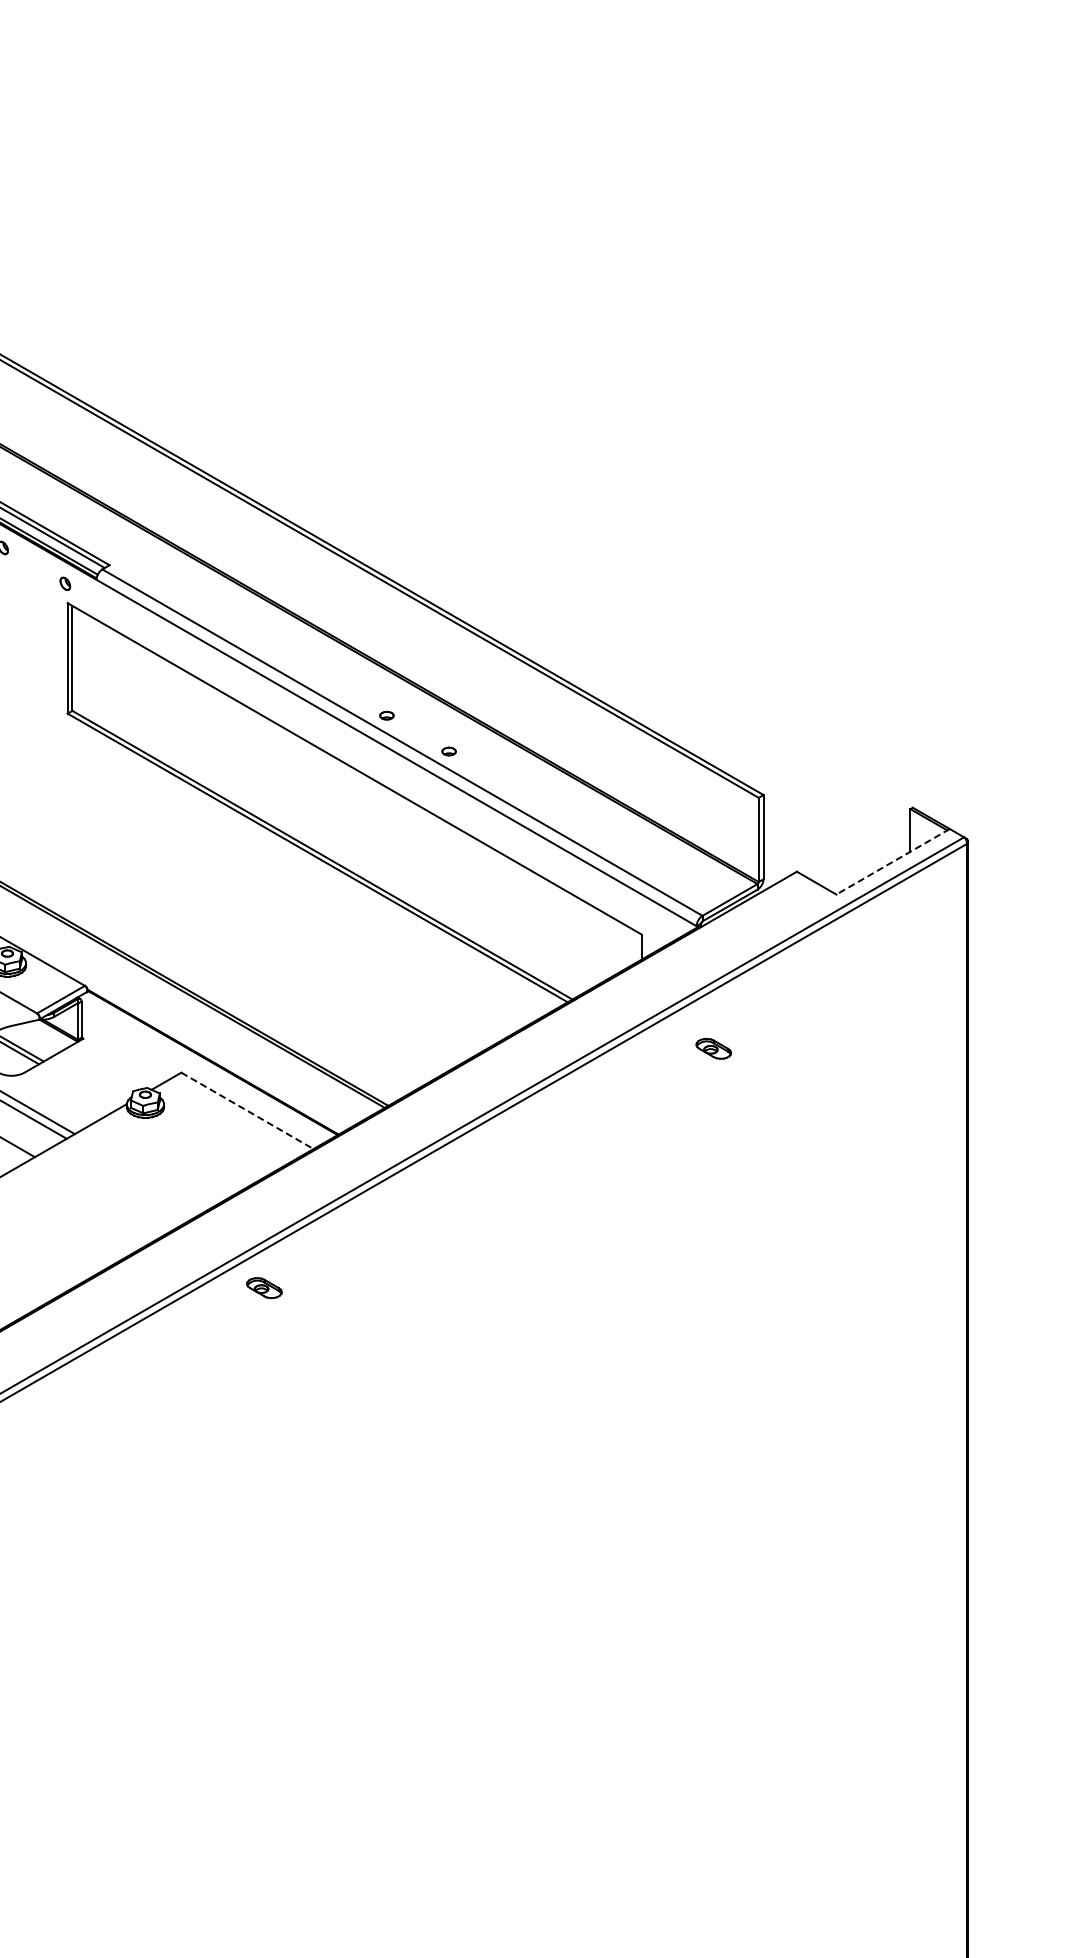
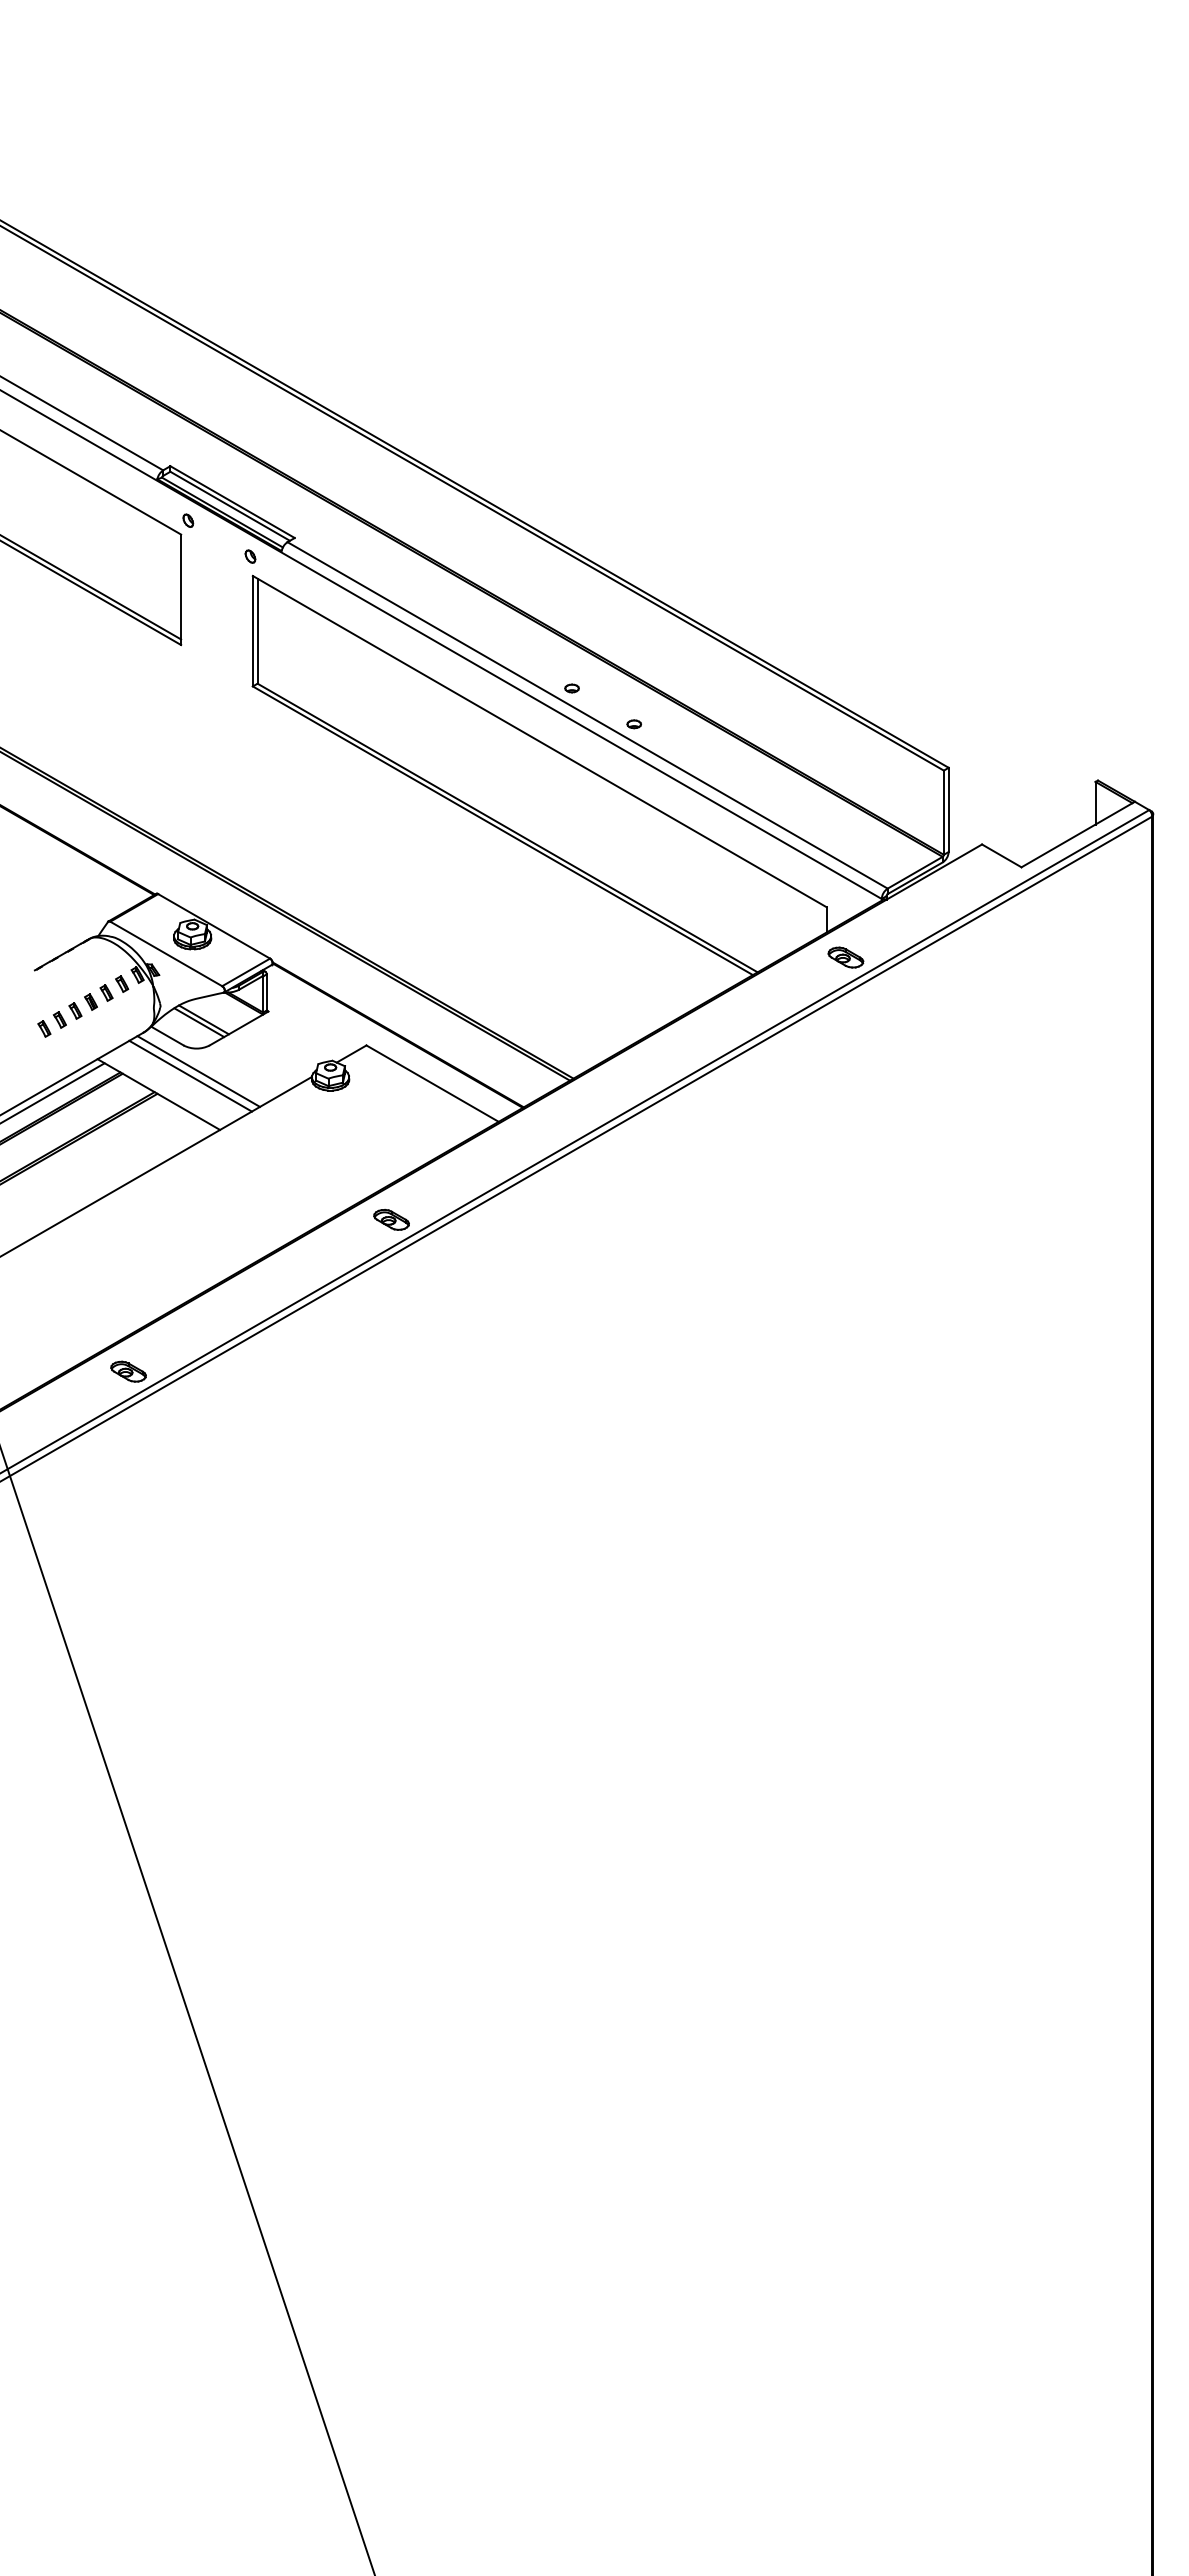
line: (892, 861) -> (1077, 834), dashed -> solid
part: (713, 1048) -> (845, 957), moved
line: (248, 1110) -> (433, 1083), dashed -> solid
part: (264, 1287) -> (391, 1219), moved

